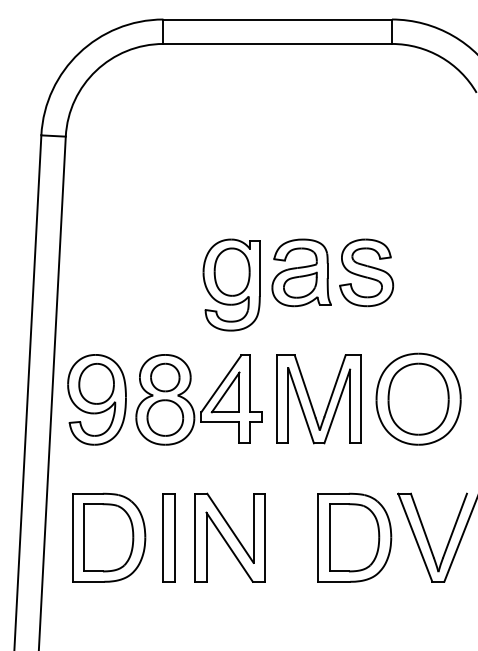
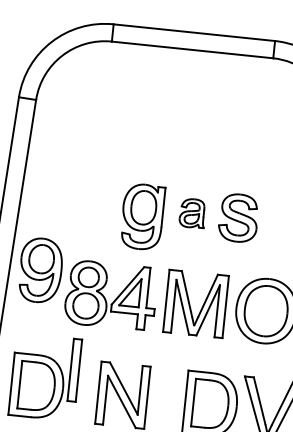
part: (301, 272) -> (192, 213), size x0.6
part: (96, 399) -> (40, 270), moved
part: (168, 537) -> (74, 370), moved

